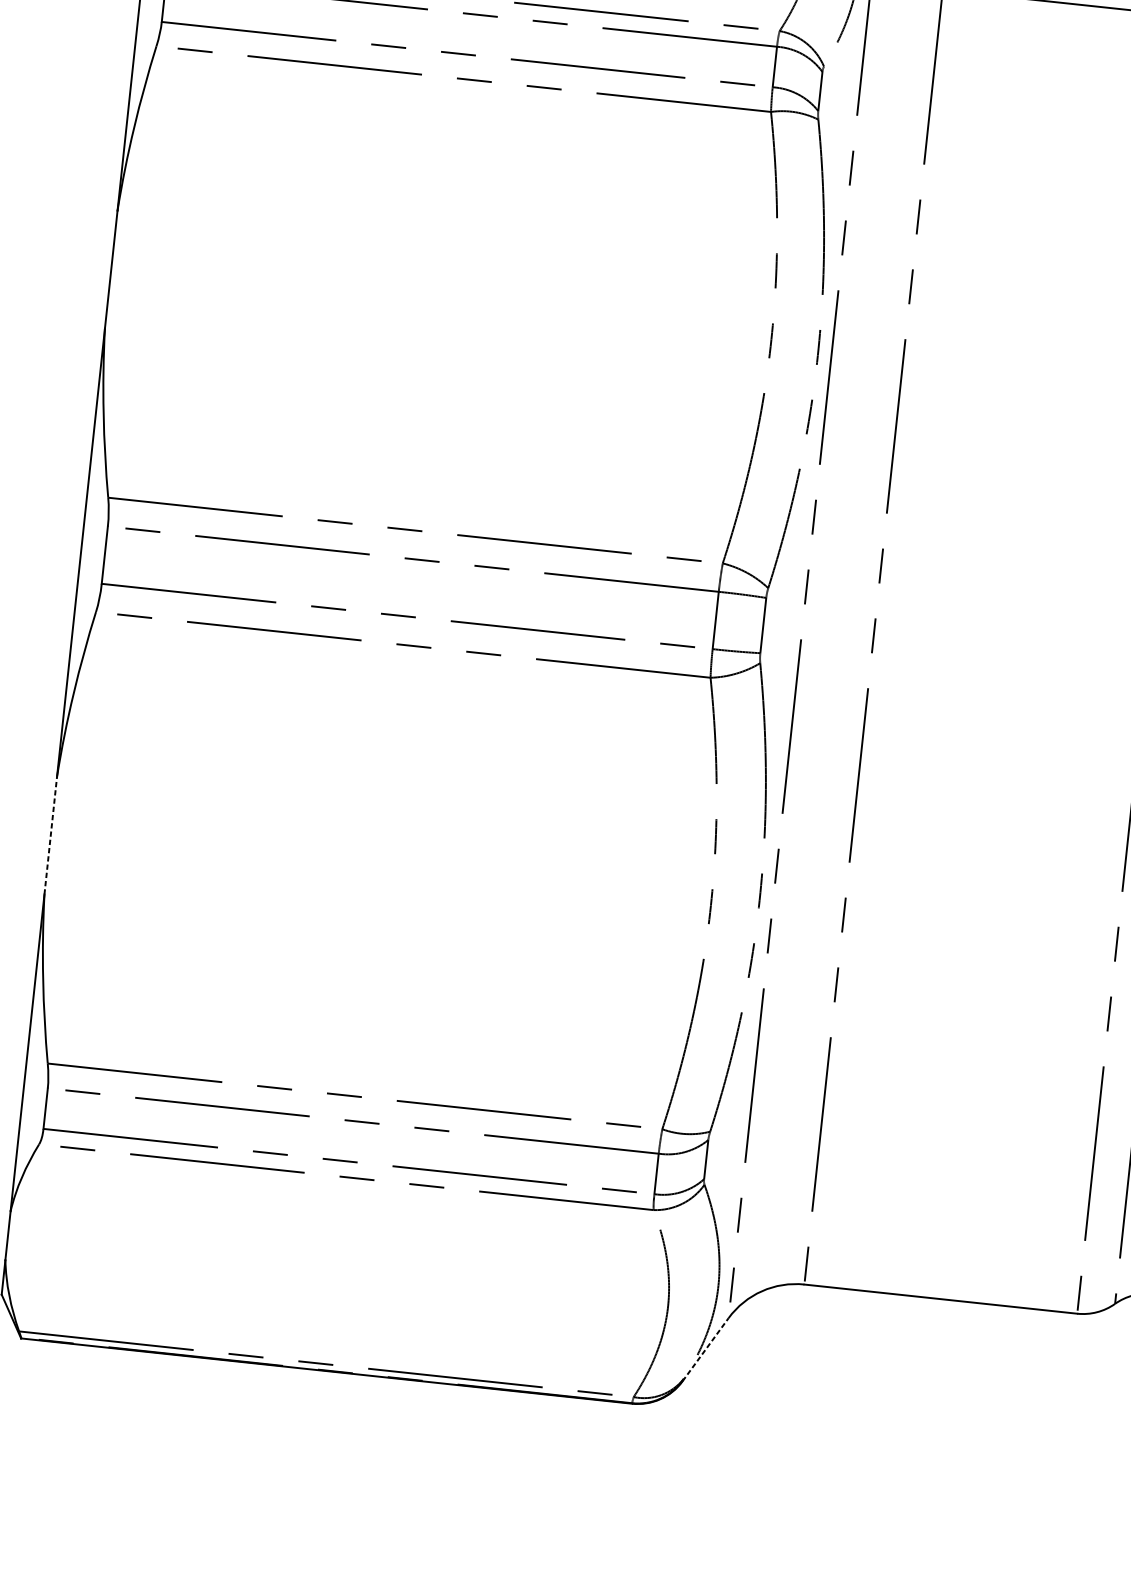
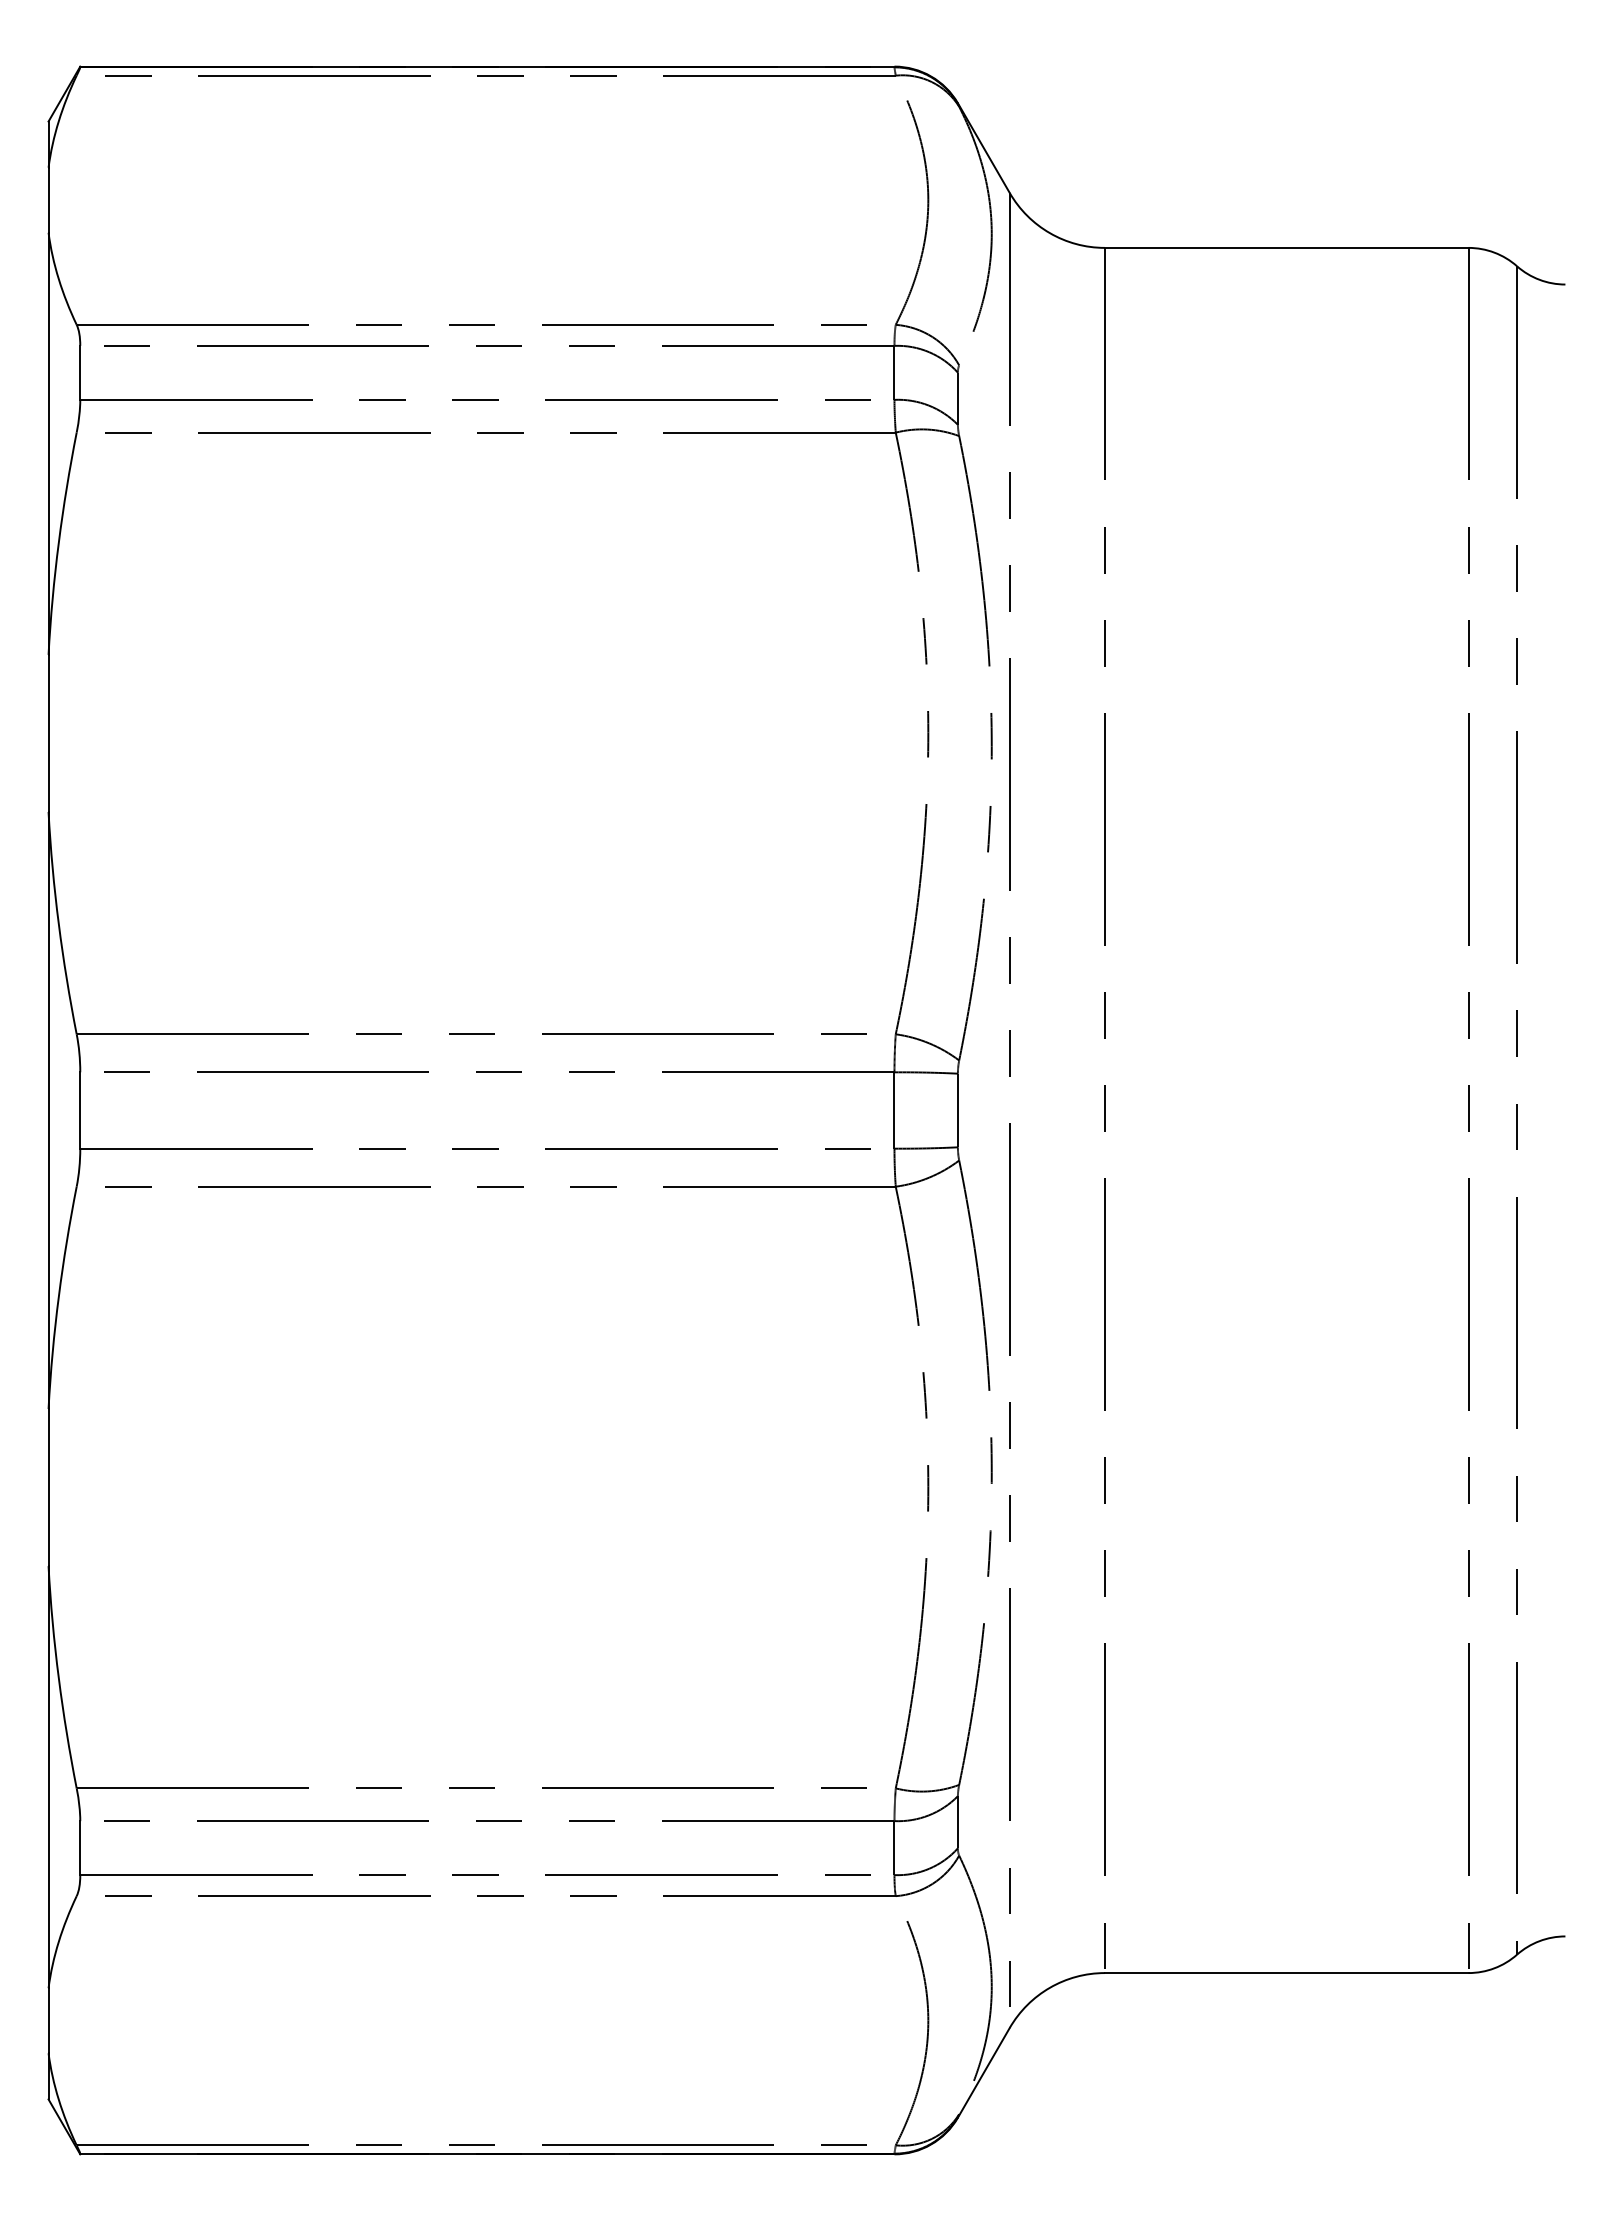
line: (50, 835) -> (48, 1487), dashed -> solid
line: (705, 1349) -> (983, 2072), dashed -> solid

